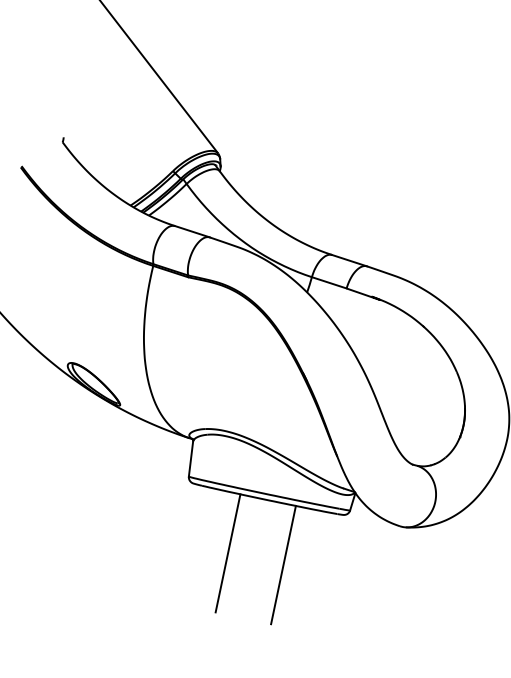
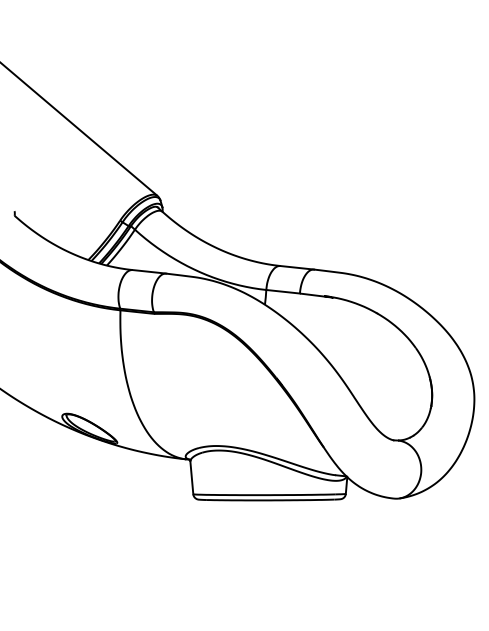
line: (227, 553) -> (243, 556), removed
line: (282, 565) -> (295, 556), removed

